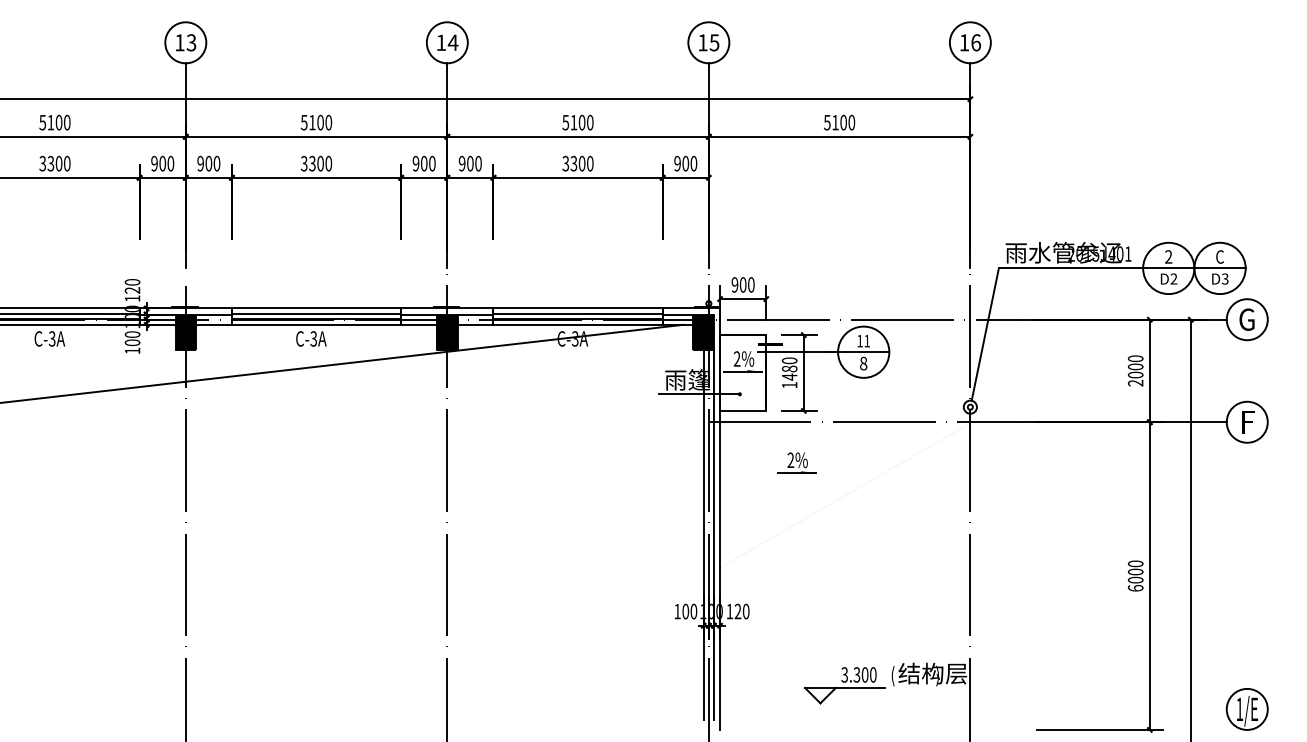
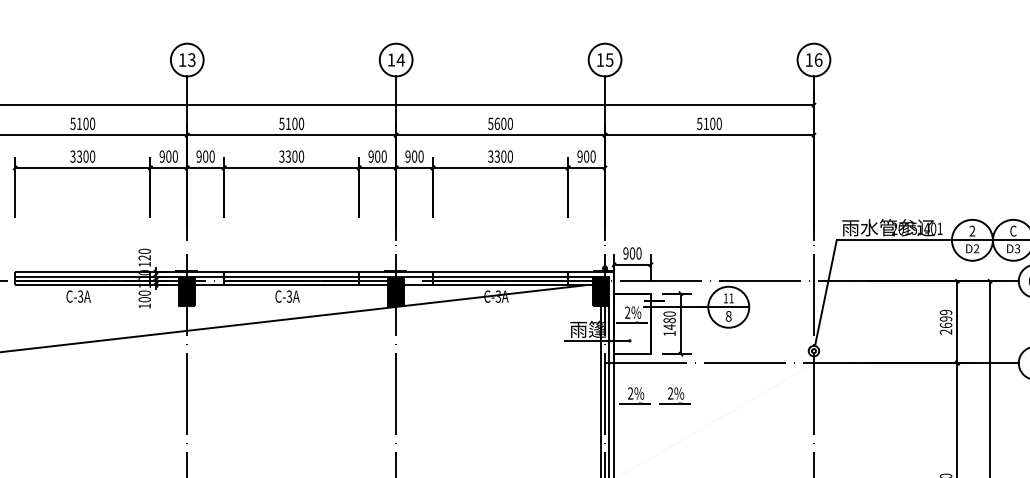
text: (573, 122) -> (496, 123), 5100 -> 5600
text: (1135, 366) -> (945, 318), 2000 -> 2699
part: (746, 462) -> (635, 395), added

